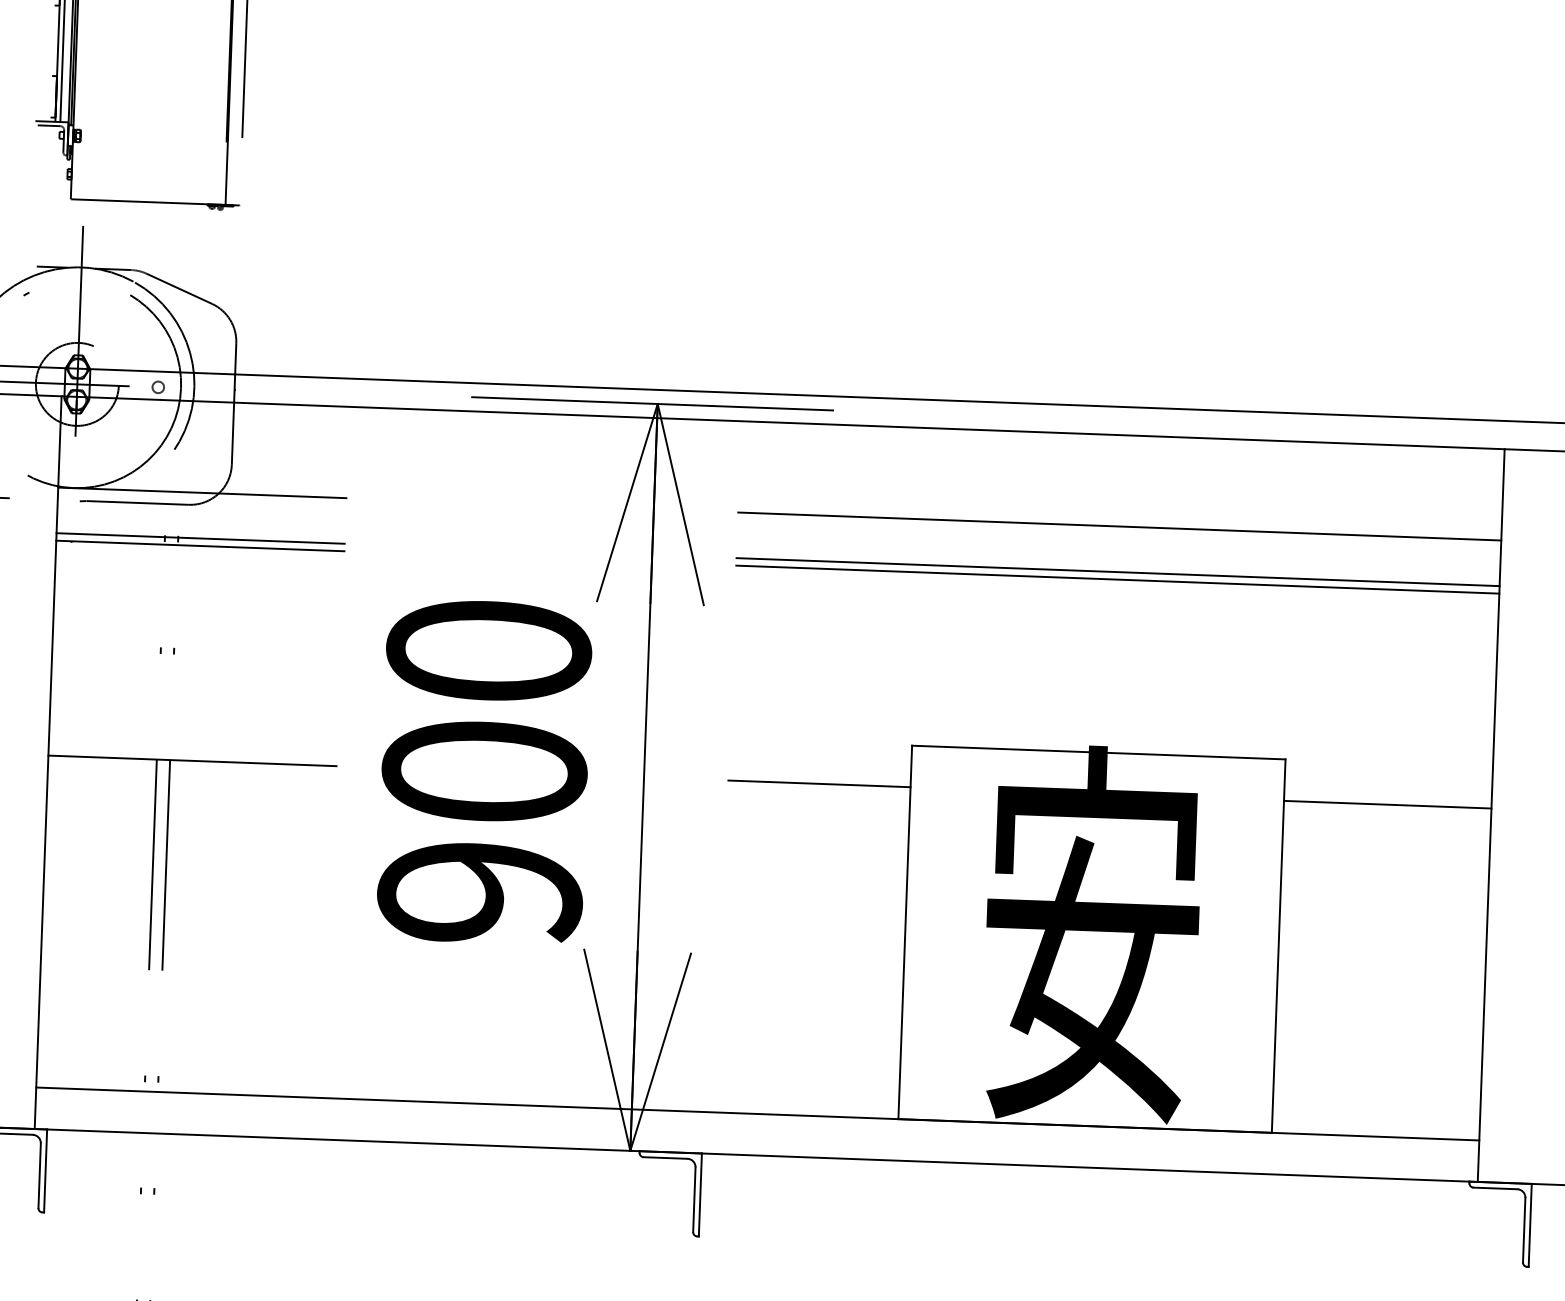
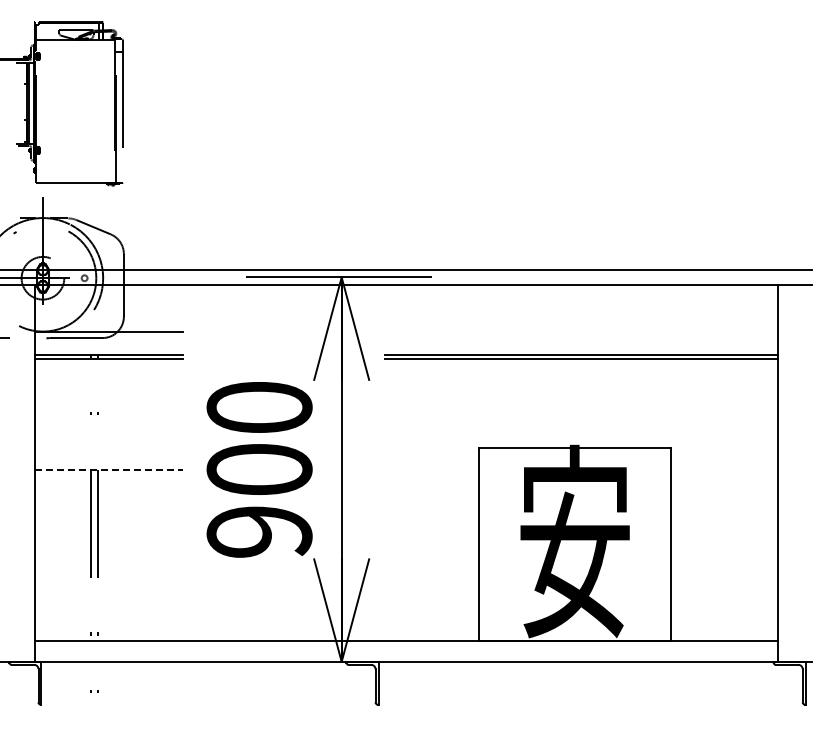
line: (1119, 526) -> (581, 331), removed
line: (192, 760) -> (109, 469), solid -> dashed
line: (818, 783) -> (431, 469), removed
line: (1387, 804) -> (724, 469), removed

